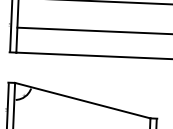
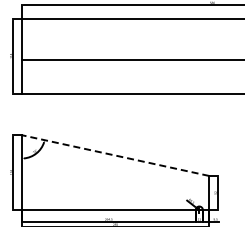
line: (82, 100) -> (115, 155), solid -> dashed

